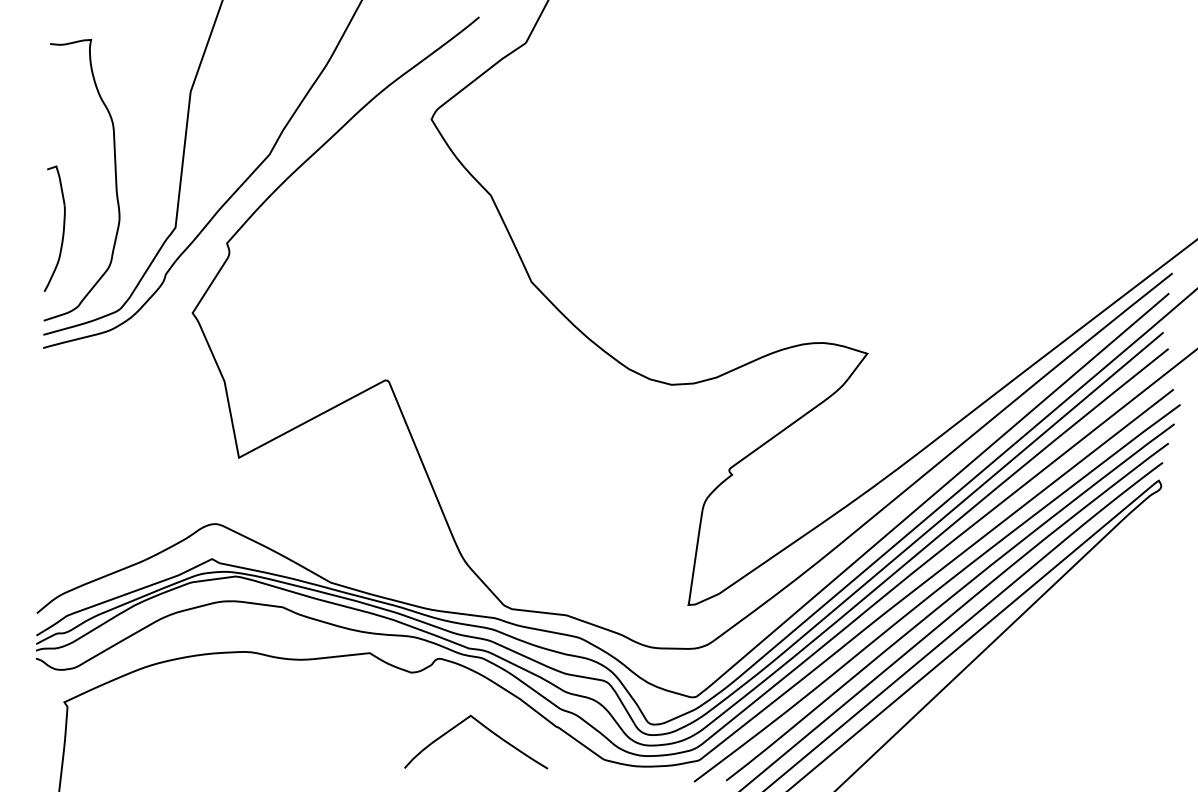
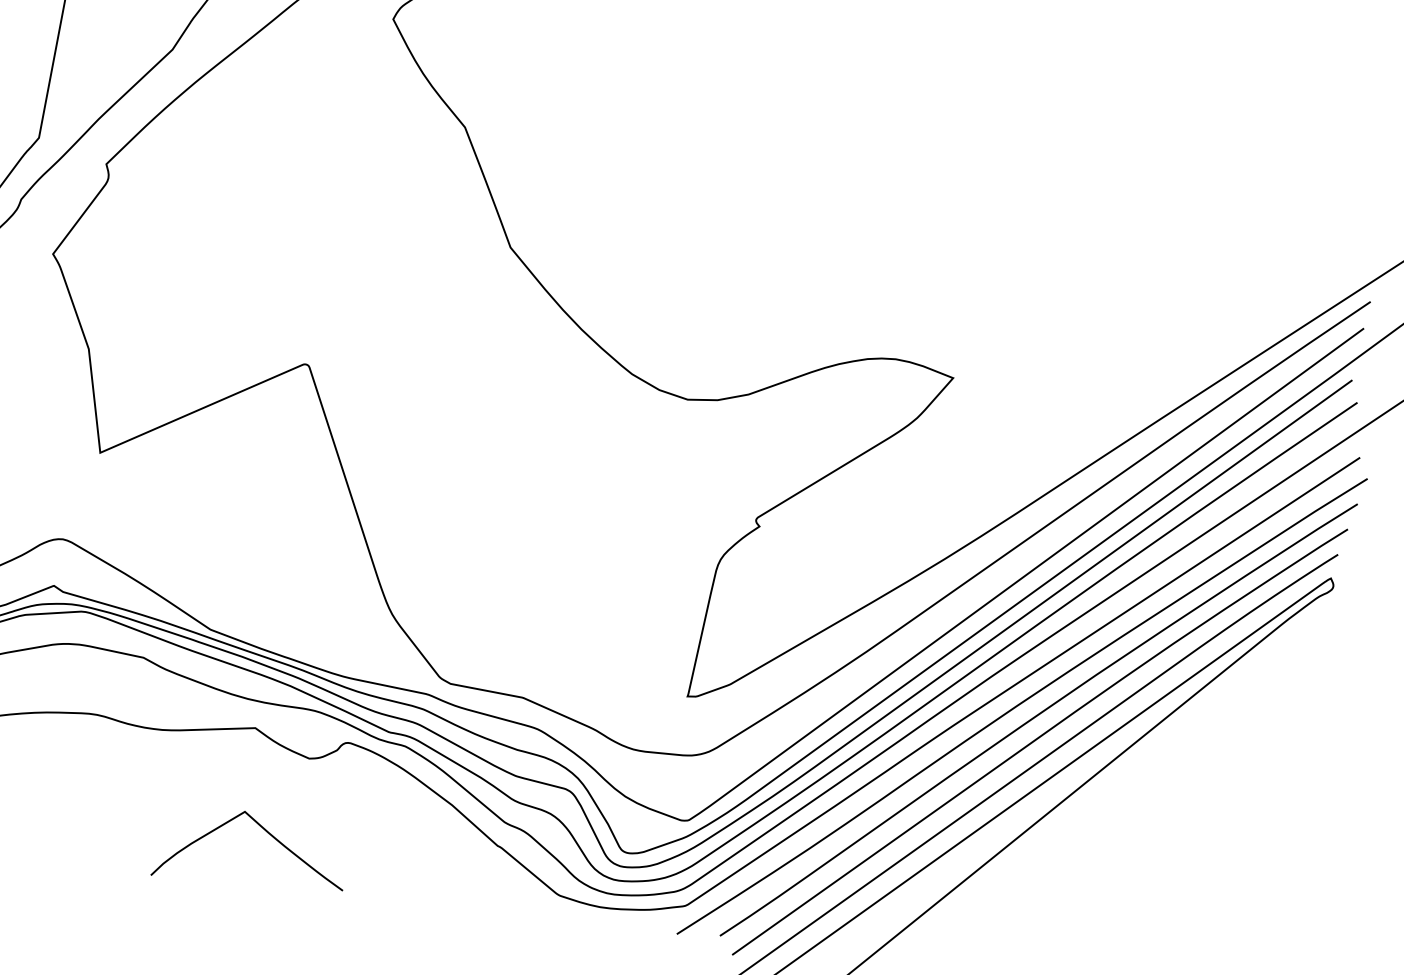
curve: (485, 728) -> (263, 830), moved

